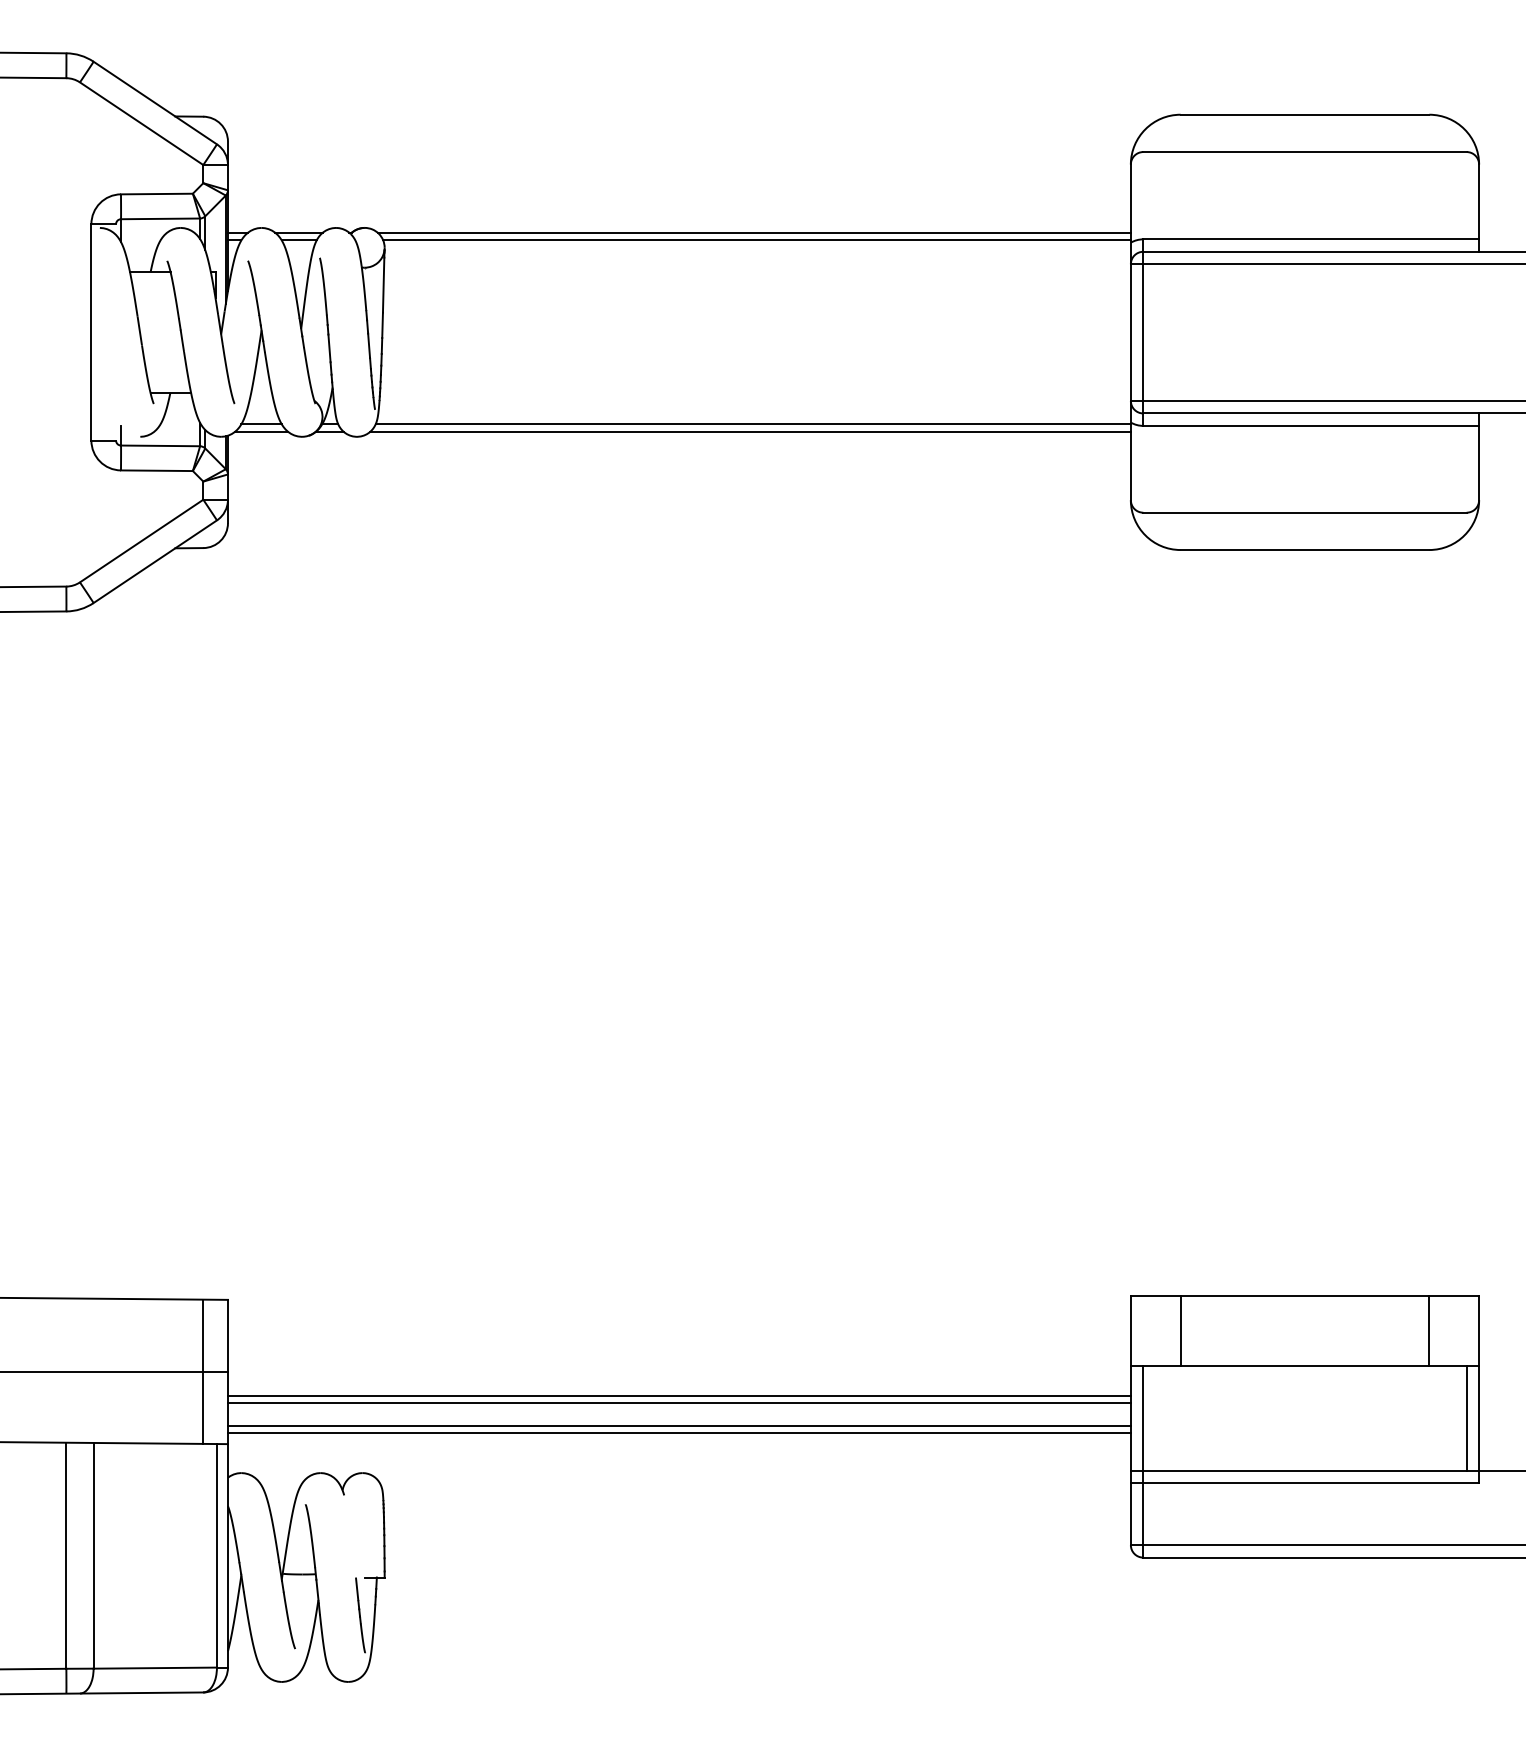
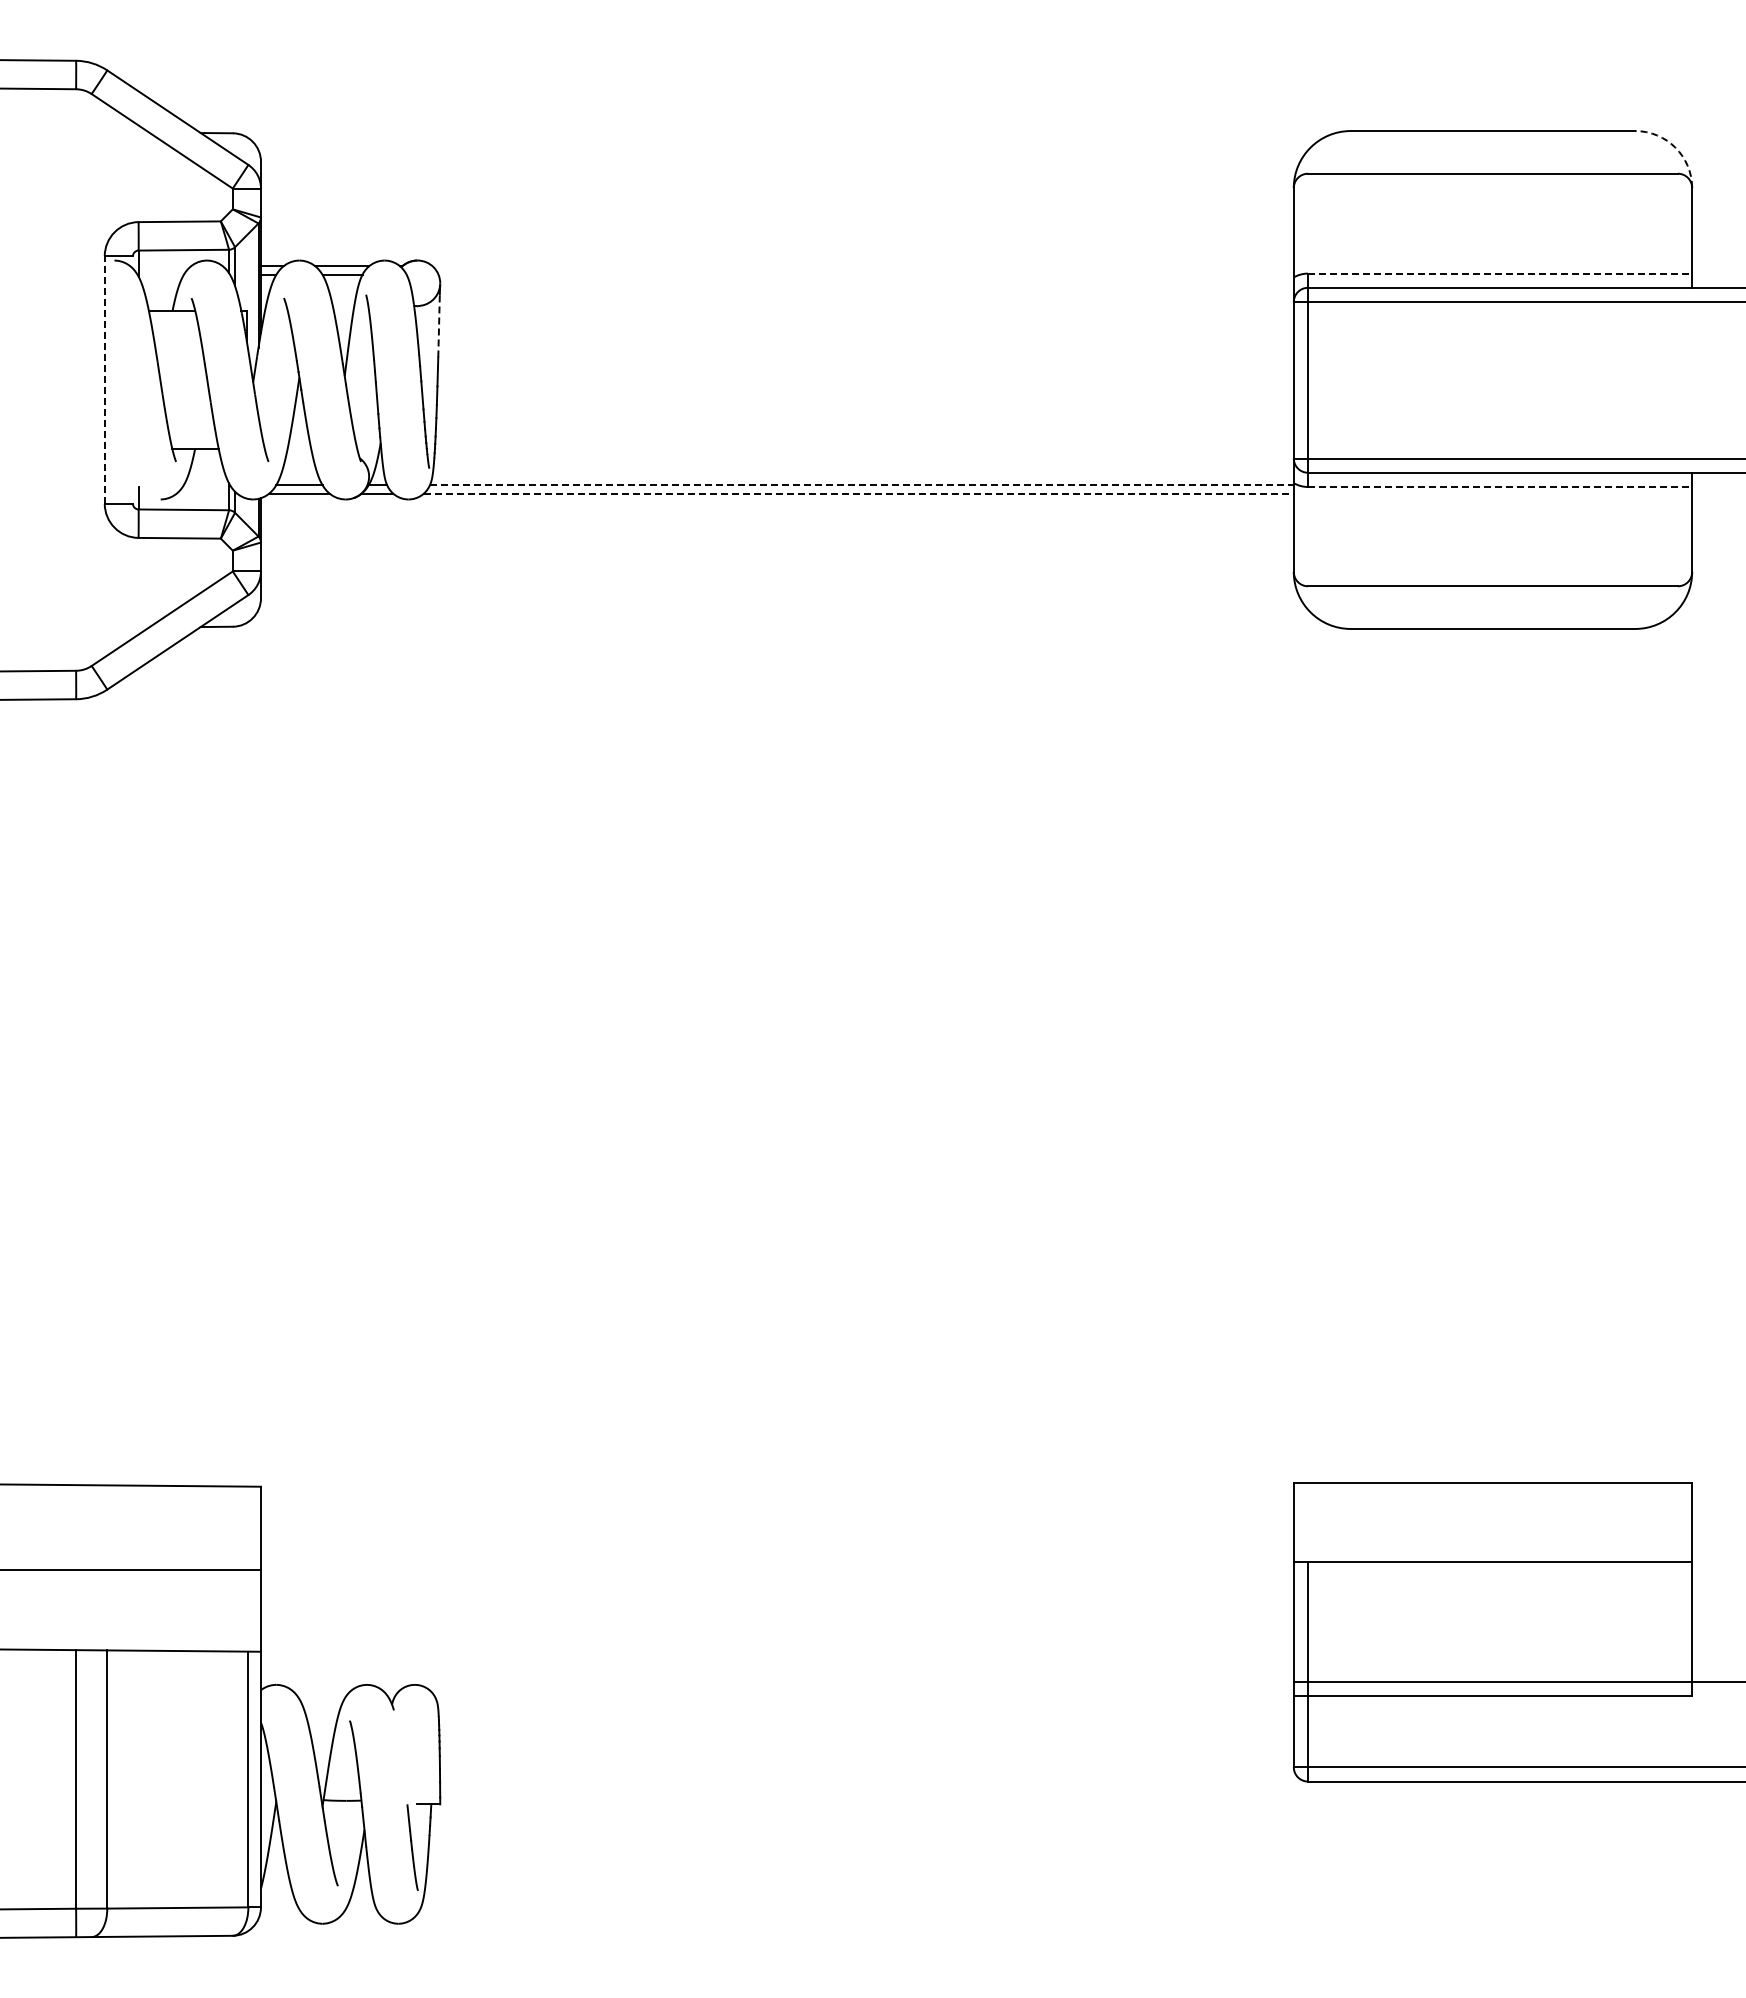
arc: (1464, 129) -> (1675, 147), solid -> dashed
line: (753, 233) -> (862, 266), removed
line: (1311, 239) -> (1500, 273), solid -> dashed
line: (756, 240) -> (865, 274), removed
line: (384, 284) -> (439, 325), solid -> dashed
line: (91, 332) -> (104, 380), solid -> dashed
line: (752, 424) -> (861, 485), solid -> dashed
line: (1311, 425) -> (1500, 486), solid -> dashed
line: (751, 431) -> (859, 493), solid -> dashed
line: (1180, 1331) -> (1350, 1522), removed
line: (1429, 1331) -> (1635, 1522), removed
line: (203, 1371) -> (232, 1568), removed
line: (678, 1395) -> (776, 1596), removed
line: (678, 1403) -> (776, 1605), removed
line: (1466, 1418) -> (1677, 1622), removed
line: (678, 1425) -> (776, 1630), removed
line: (678, 1433) -> (776, 1639), removed

